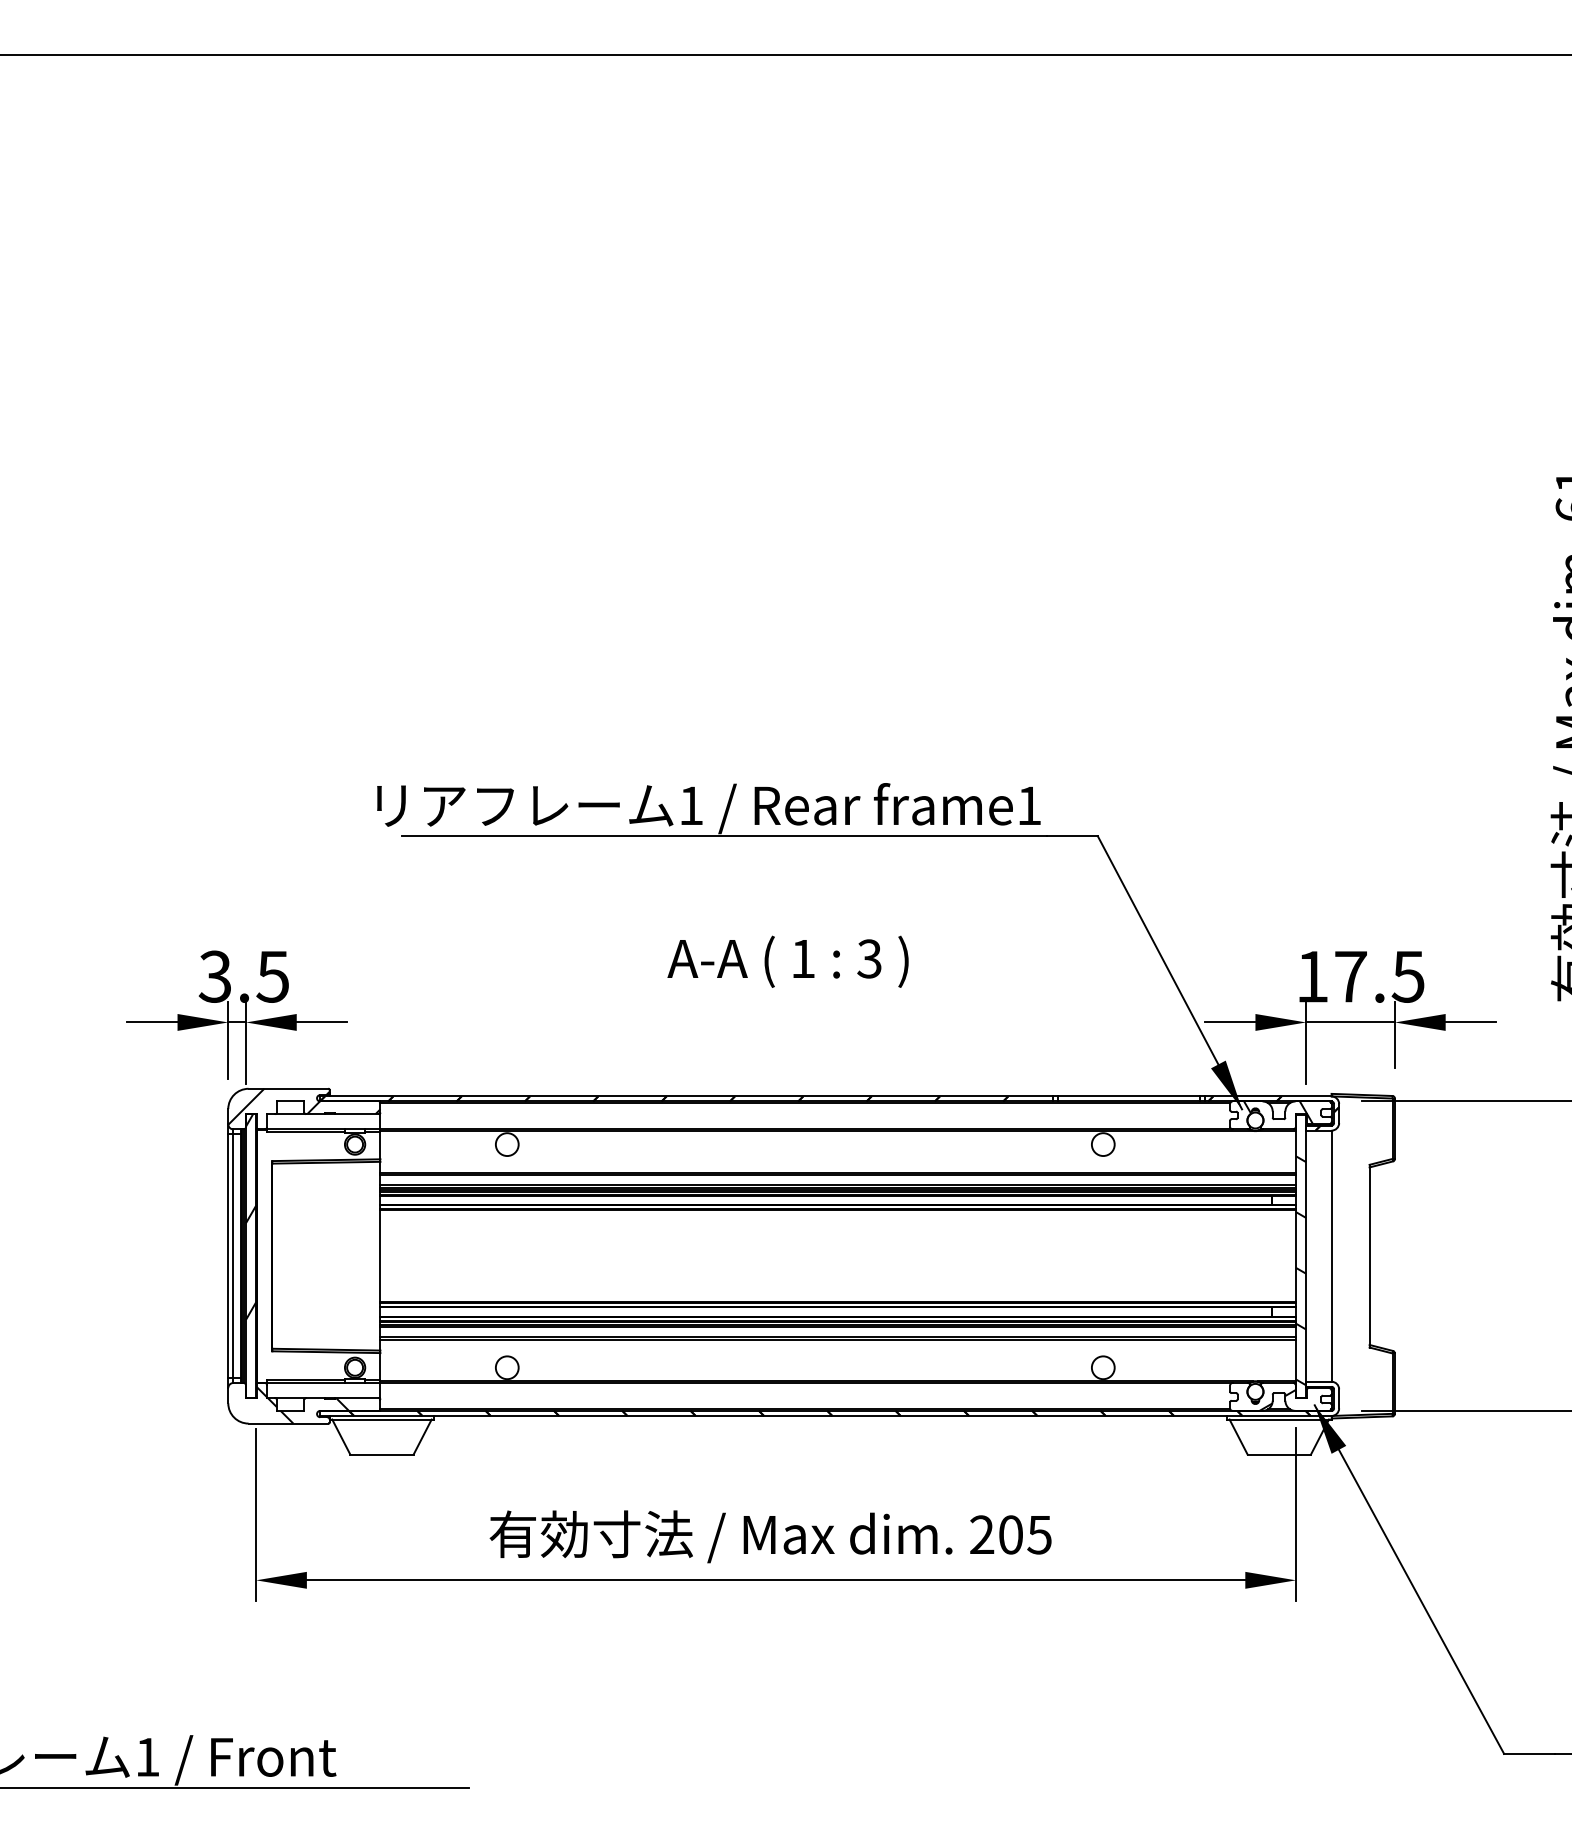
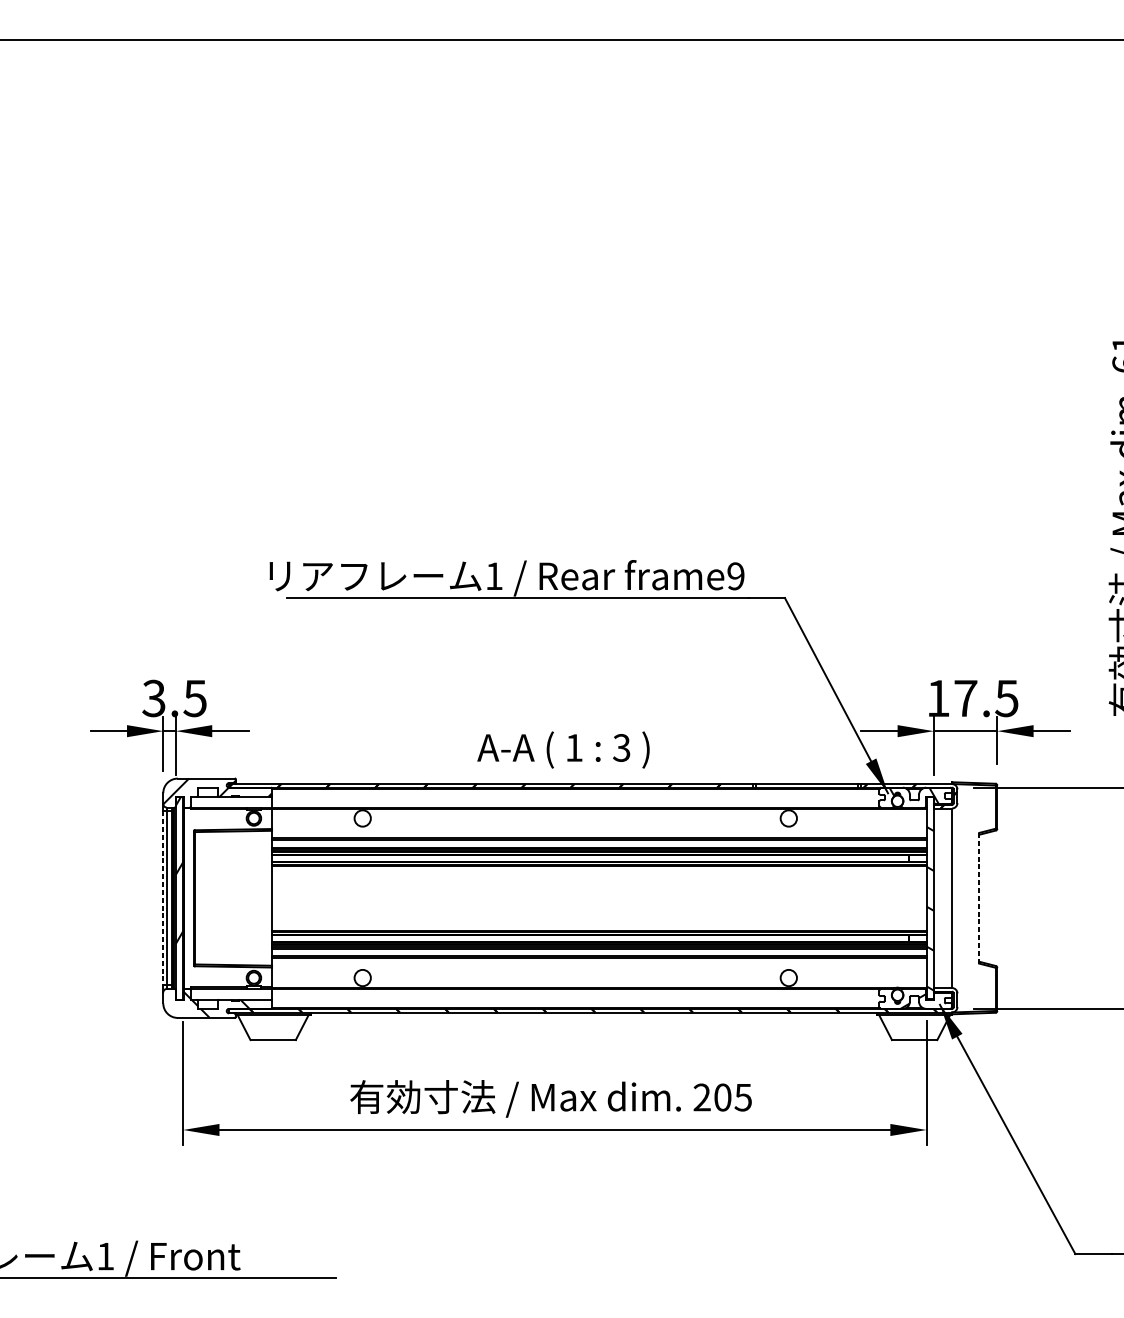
text: (1029, 805) -> (736, 576), frame1 -> frame9
text: (787, 961) -> (563, 749), moved
line: (228, 1256) -> (163, 898), solid -> dashed
line: (1369, 1256) -> (979, 898), solid -> dashed

